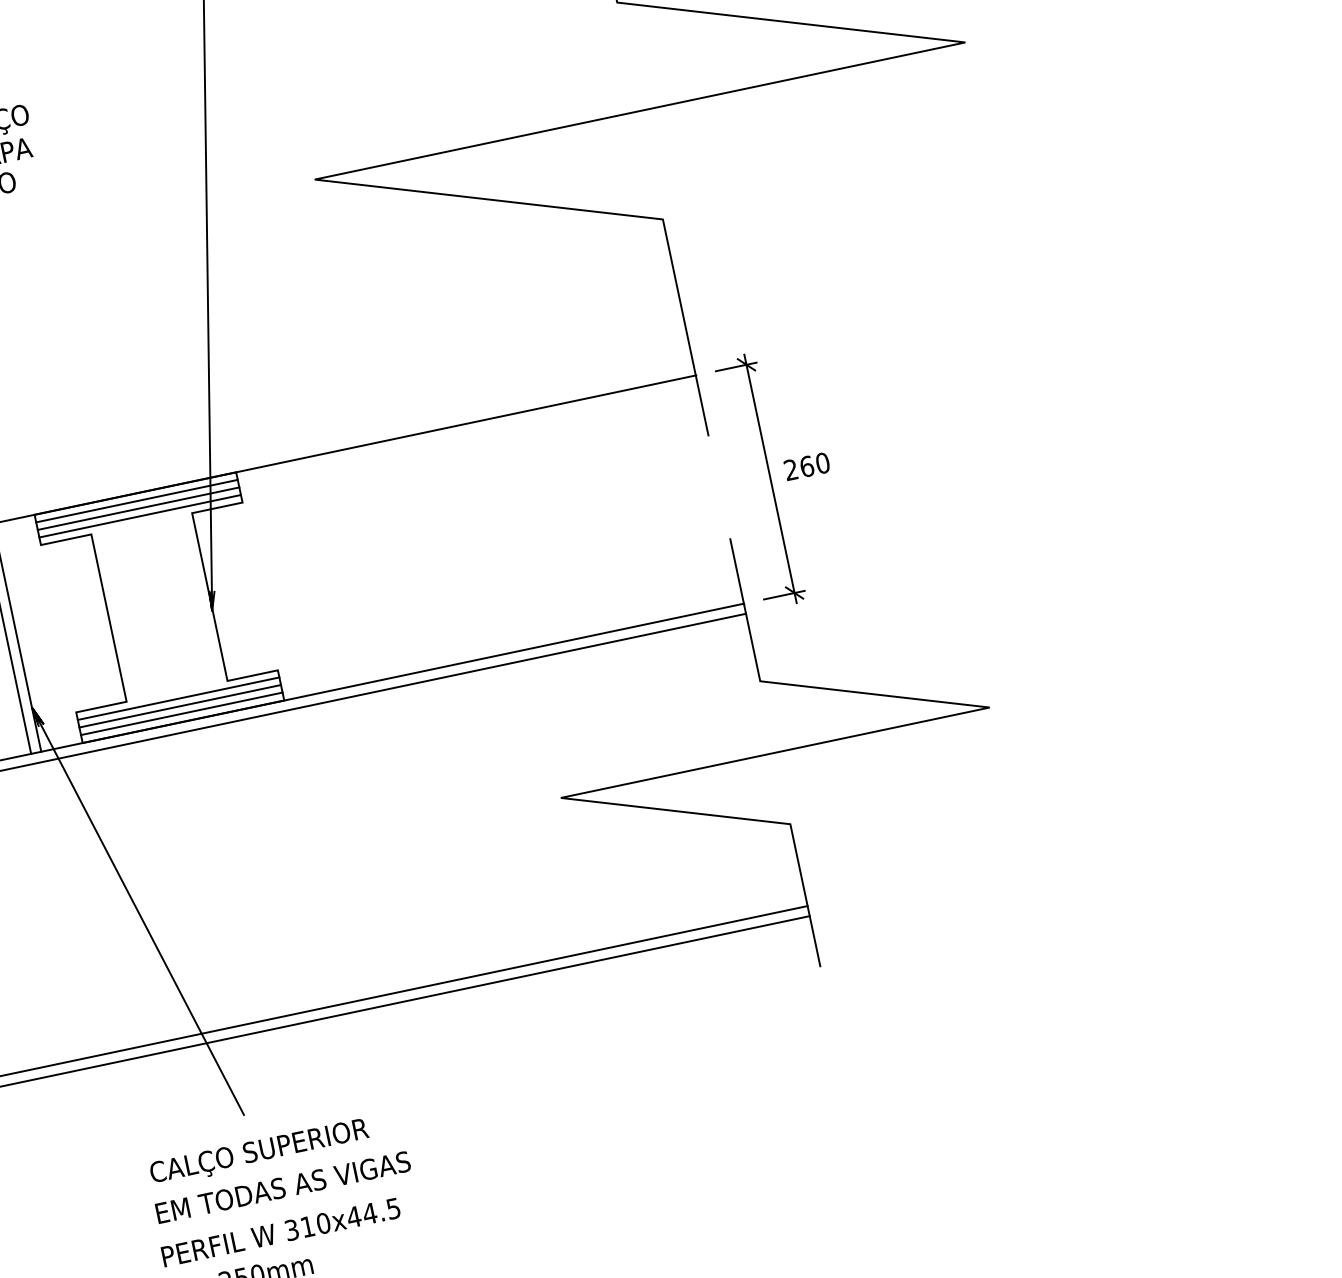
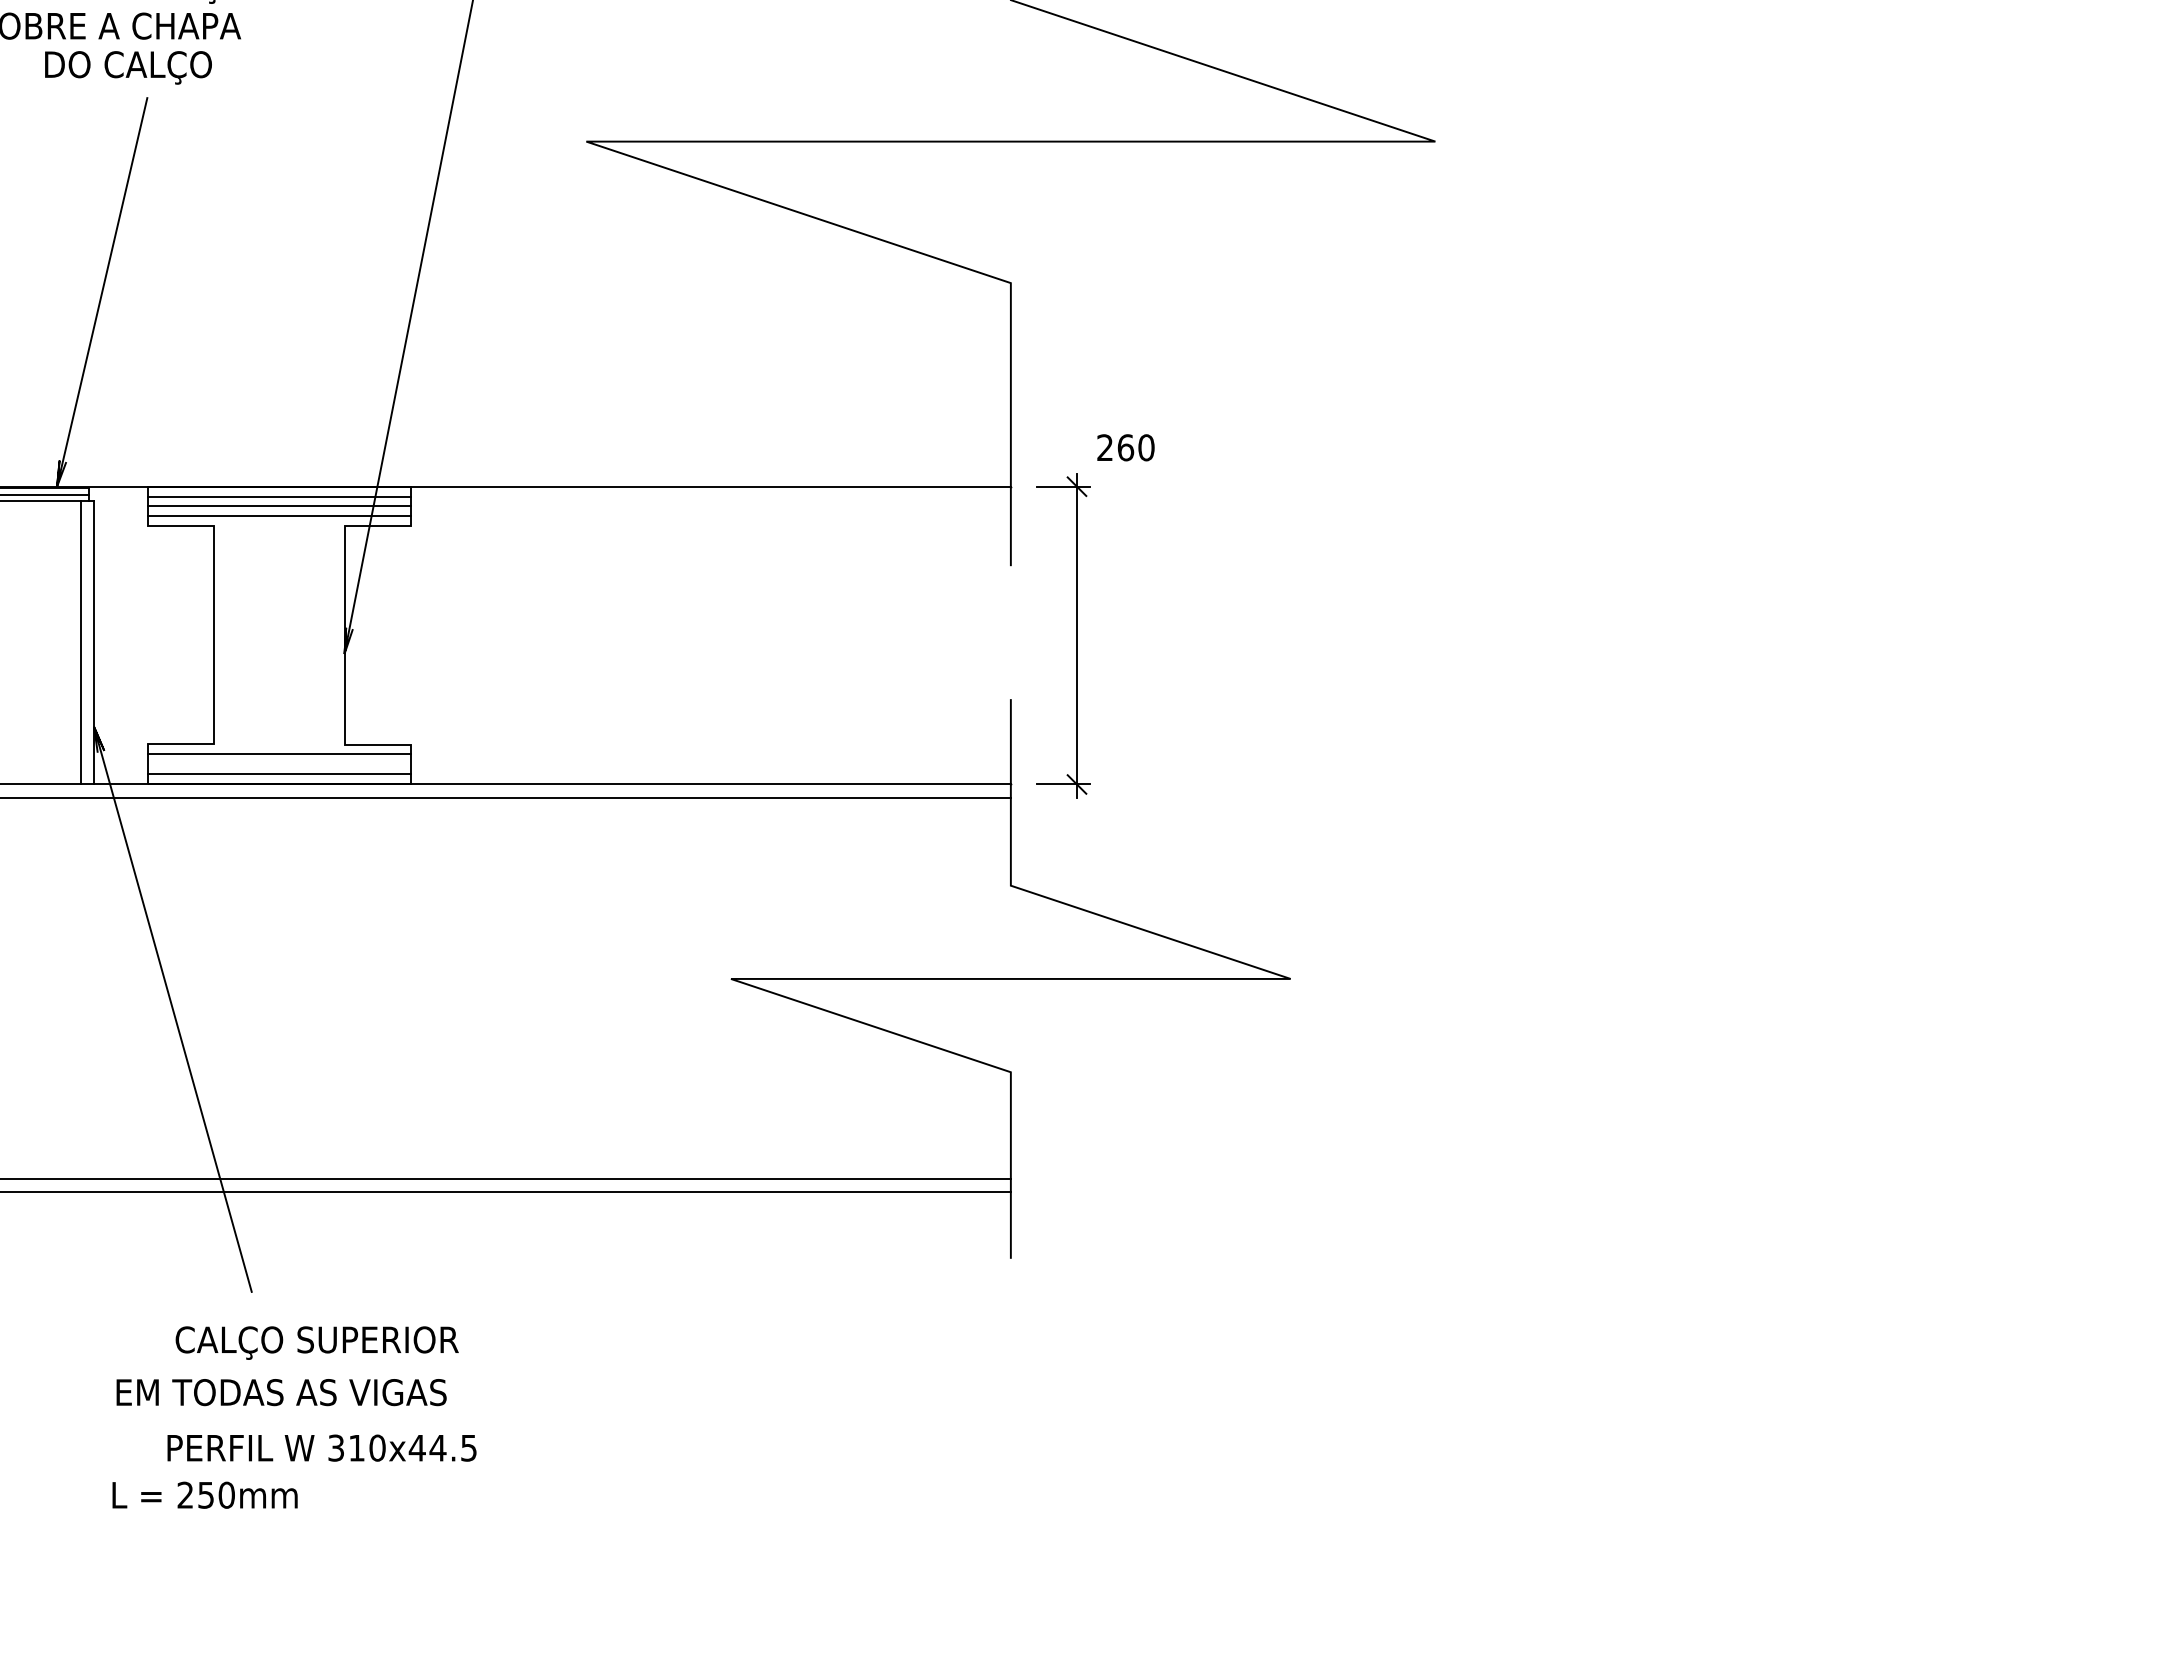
text: (806, 466) -> (1125, 447), moved
line: (180, 706) -> (279, 764), removed
text: (258, 1152) -> (316, 1342), moved
text: (280, 1232) -> (321, 1447), moved

